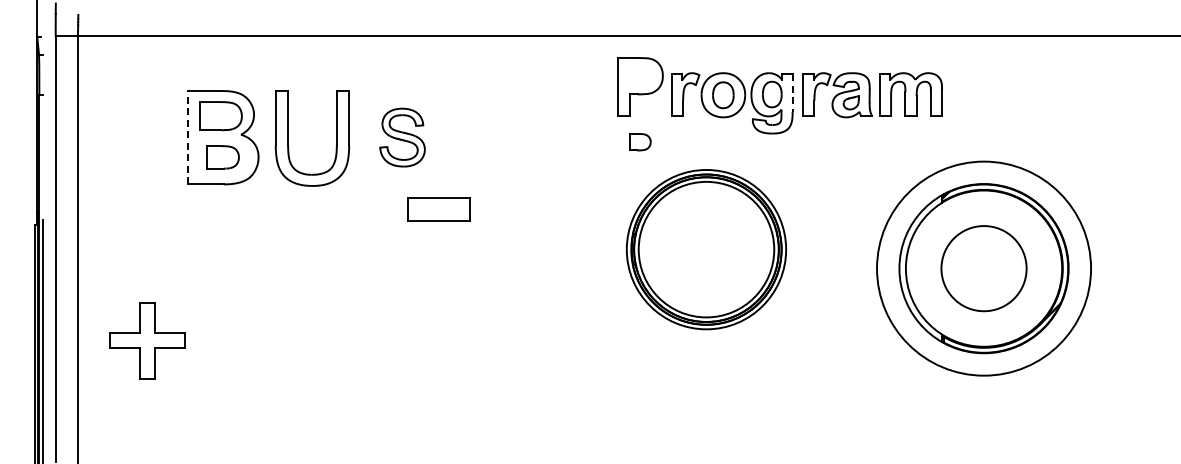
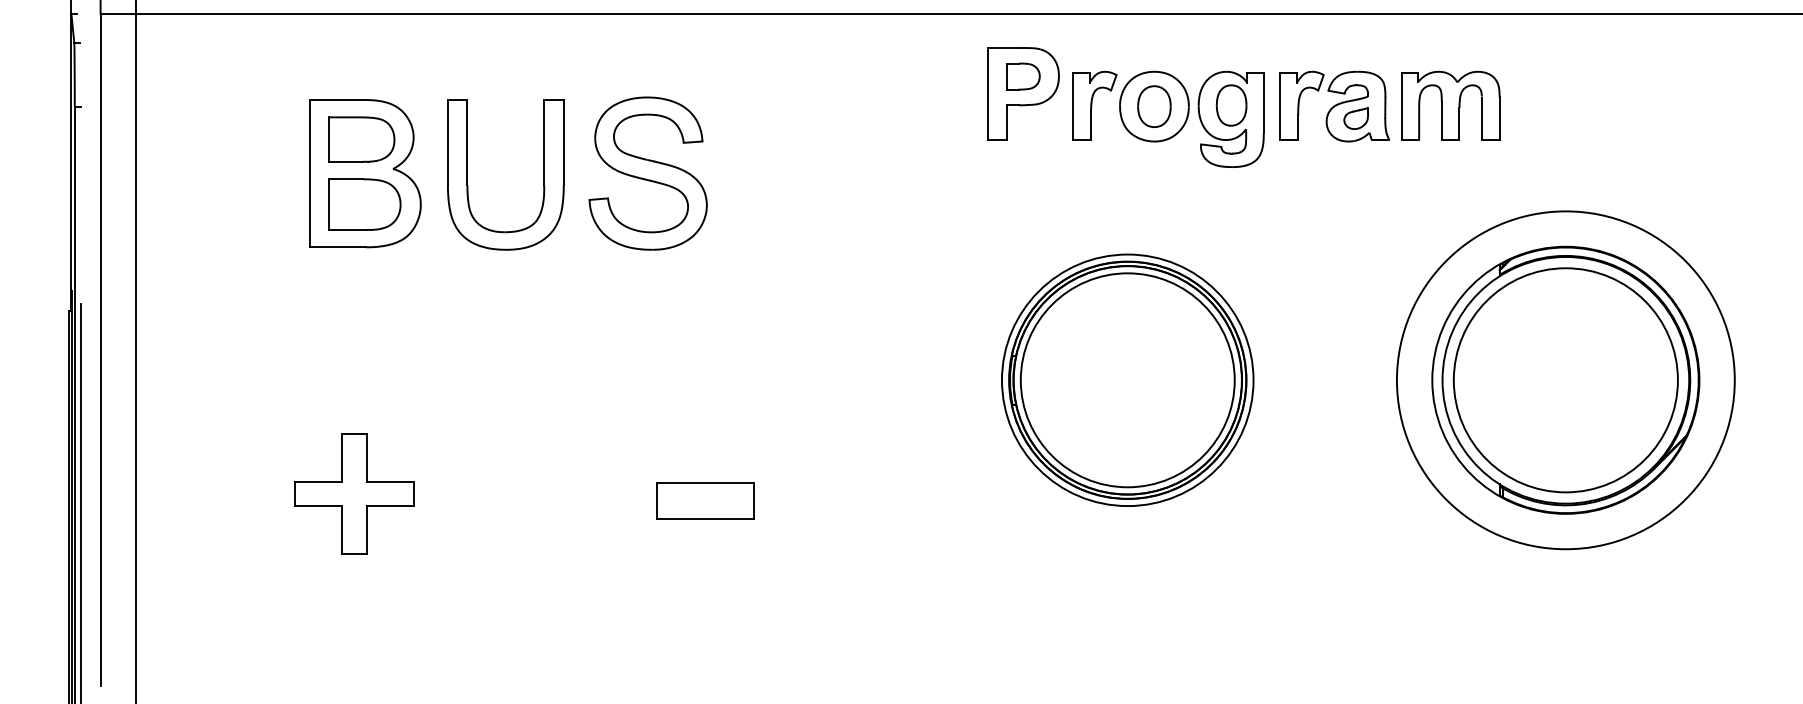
line: (792, 93) -> (1263, 103), dashed -> solid
line: (188, 137) -> (310, 173), dashed -> solid
part: (402, 137) -> (647, 173), size x1.67
part: (640, 142) -> (1023, 77), moved
part: (222, 157) -> (363, 204), size x1.43
part: (438, 209) -> (704, 500), moved
part: (706, 249) -> (1127, 380), moved
circle: (984, 268) -> (1566, 380), size x1.67
part: (147, 340) -> (354, 493), moved

